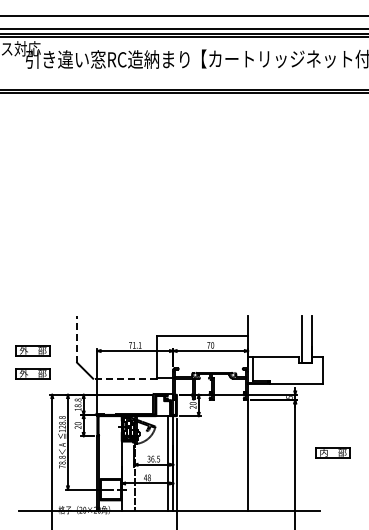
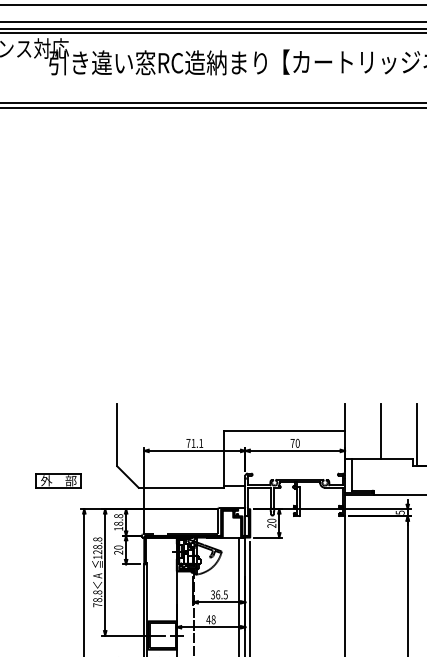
line: (274, 336) -> (380, 431), added
line: (77, 338) -> (117, 434), dashed -> solid
part: (32, 350) -> (57, 450), removed
line: (124, 378) -> (180, 487), dashed -> solid

